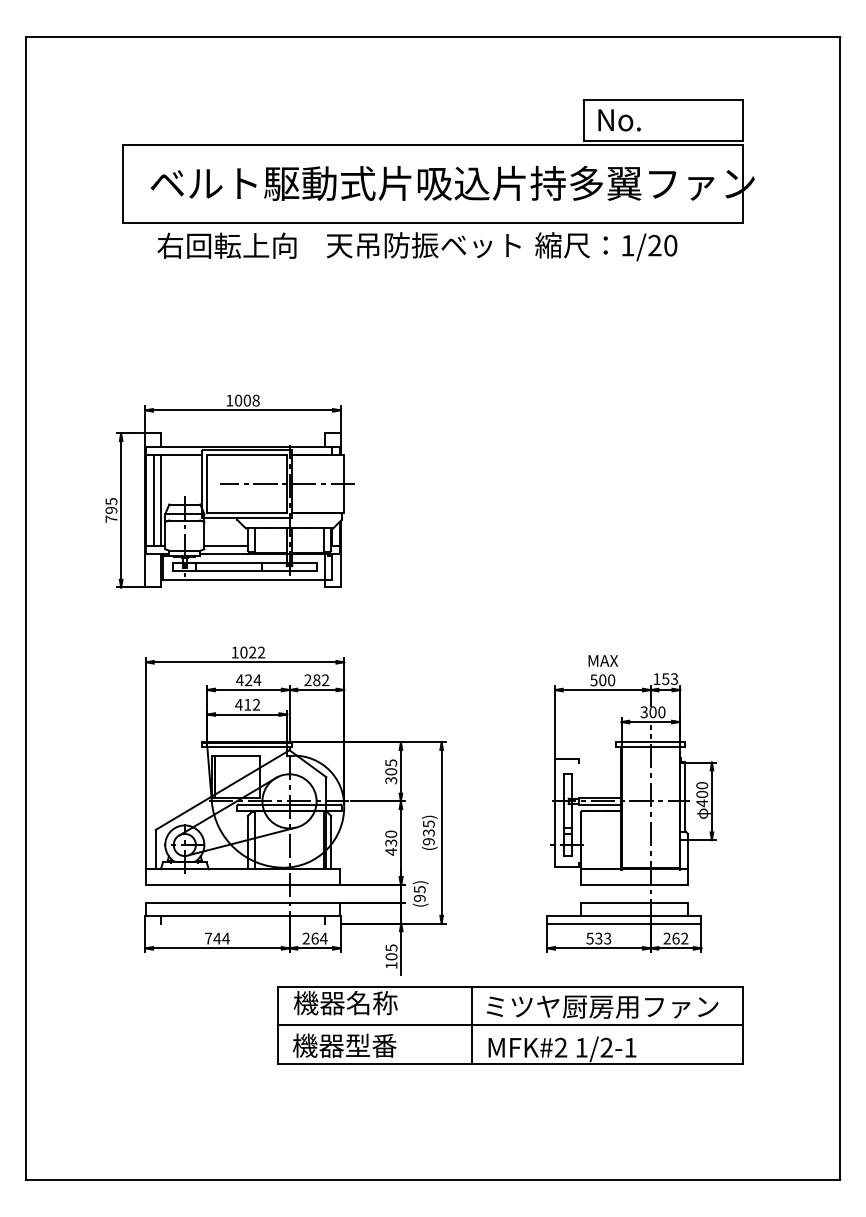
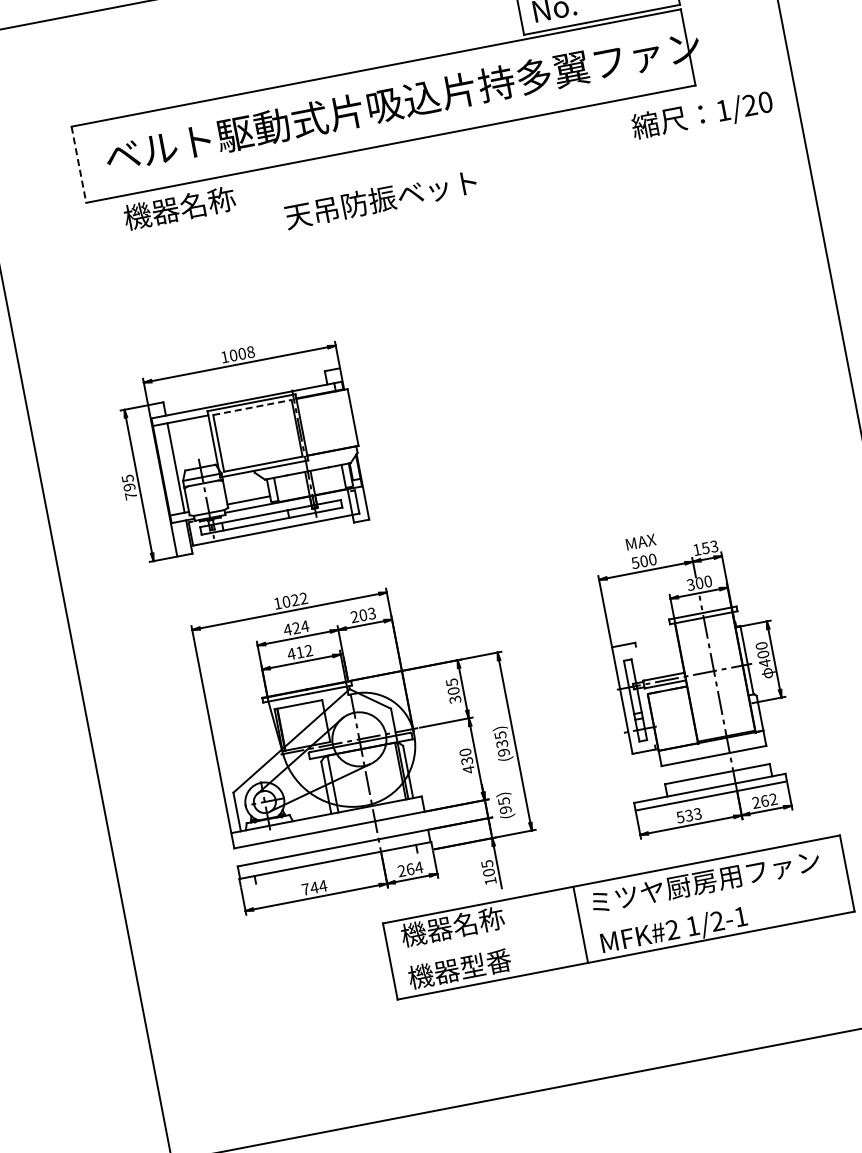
line: (122, 184) -> (78, 165), solid -> dashed
text: (226, 245) -> (192, 205), 右回転上向 -> 機器名称
text: (423, 245) -> (380, 199), moved
text: (606, 246) -> (702, 115), moved
line: (247, 455) -> (252, 407), solid -> dashed
line: (287, 484) -> (297, 428), removed
line: (153, 499) -> (168, 468), removed
text: (321, 680) -> (367, 614), 282 -> 203
line: (510, 1025) -> (618, 917), removed

